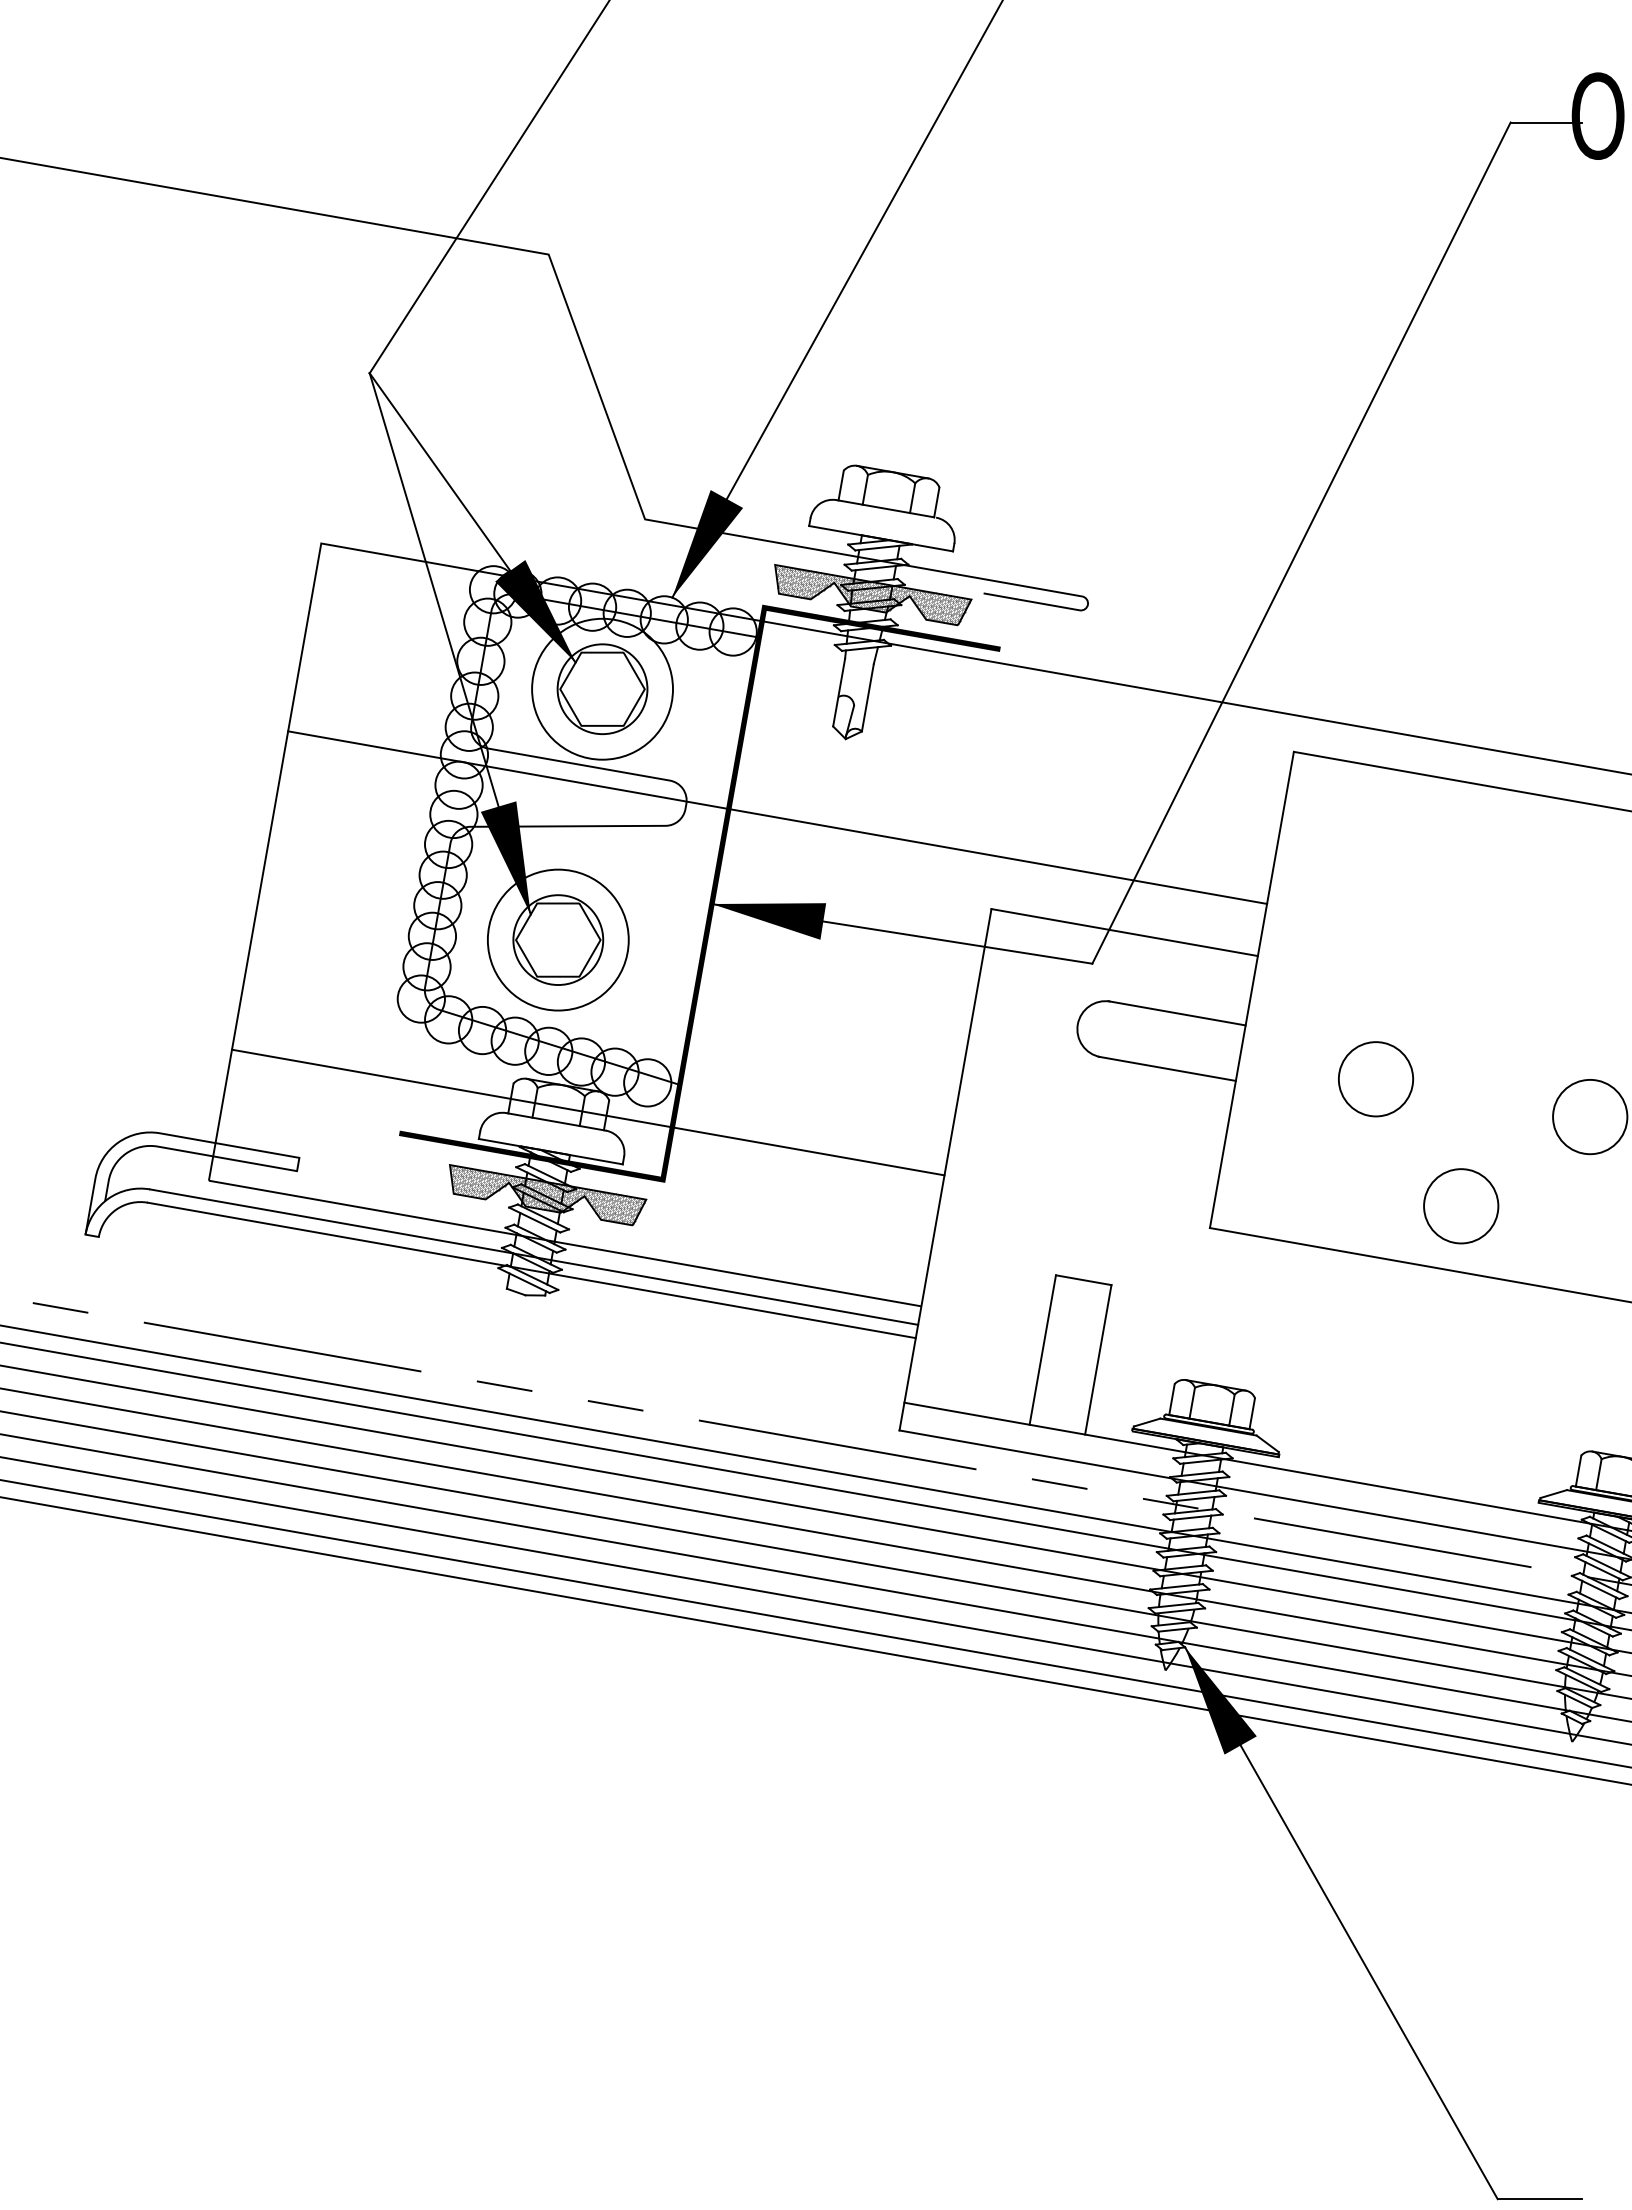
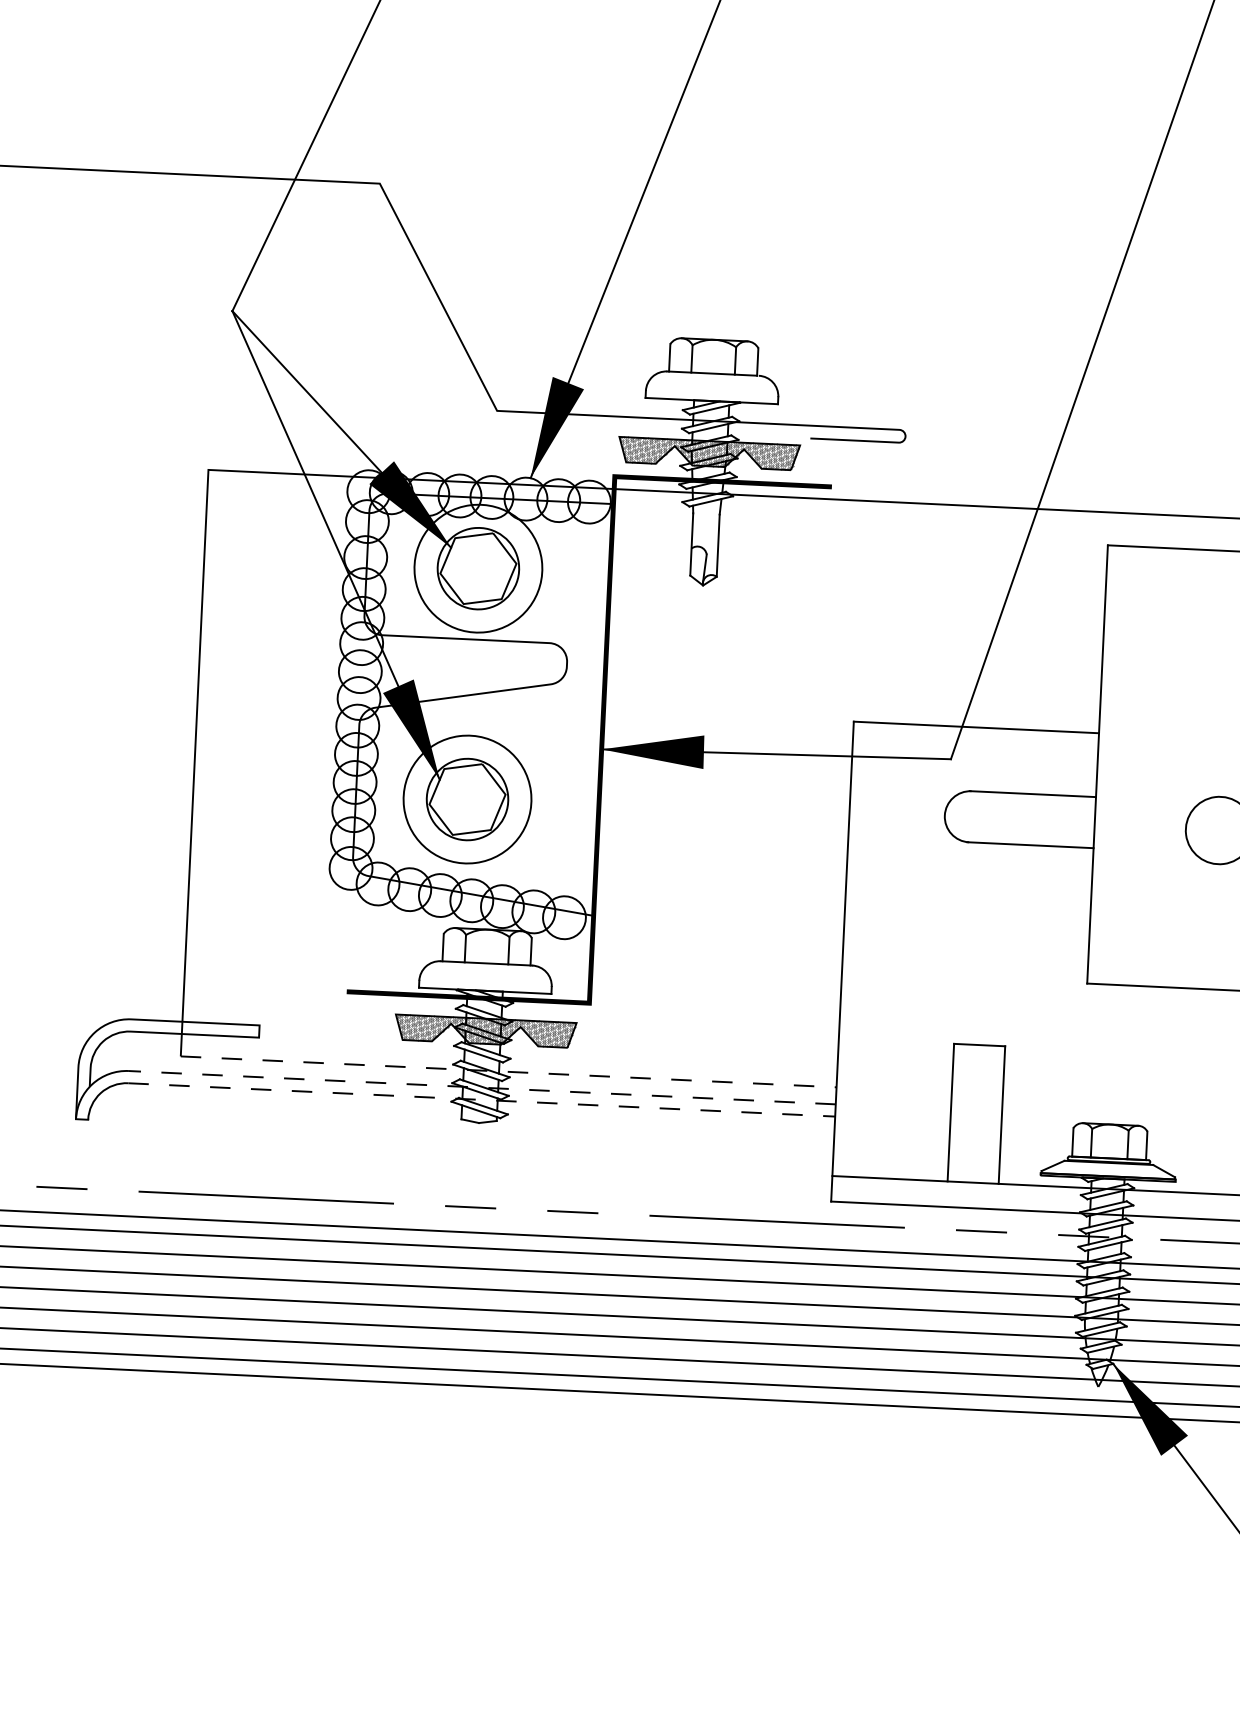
line: (777, 817) -> (650, 663), removed
line: (588, 1112) -> (514, 951), removed
line: (565, 1243) -> (508, 1071), solid -> dashed
line: (534, 1257) -> (482, 1087), solid -> dashed
line: (531, 1270) -> (481, 1100), solid -> dashed

